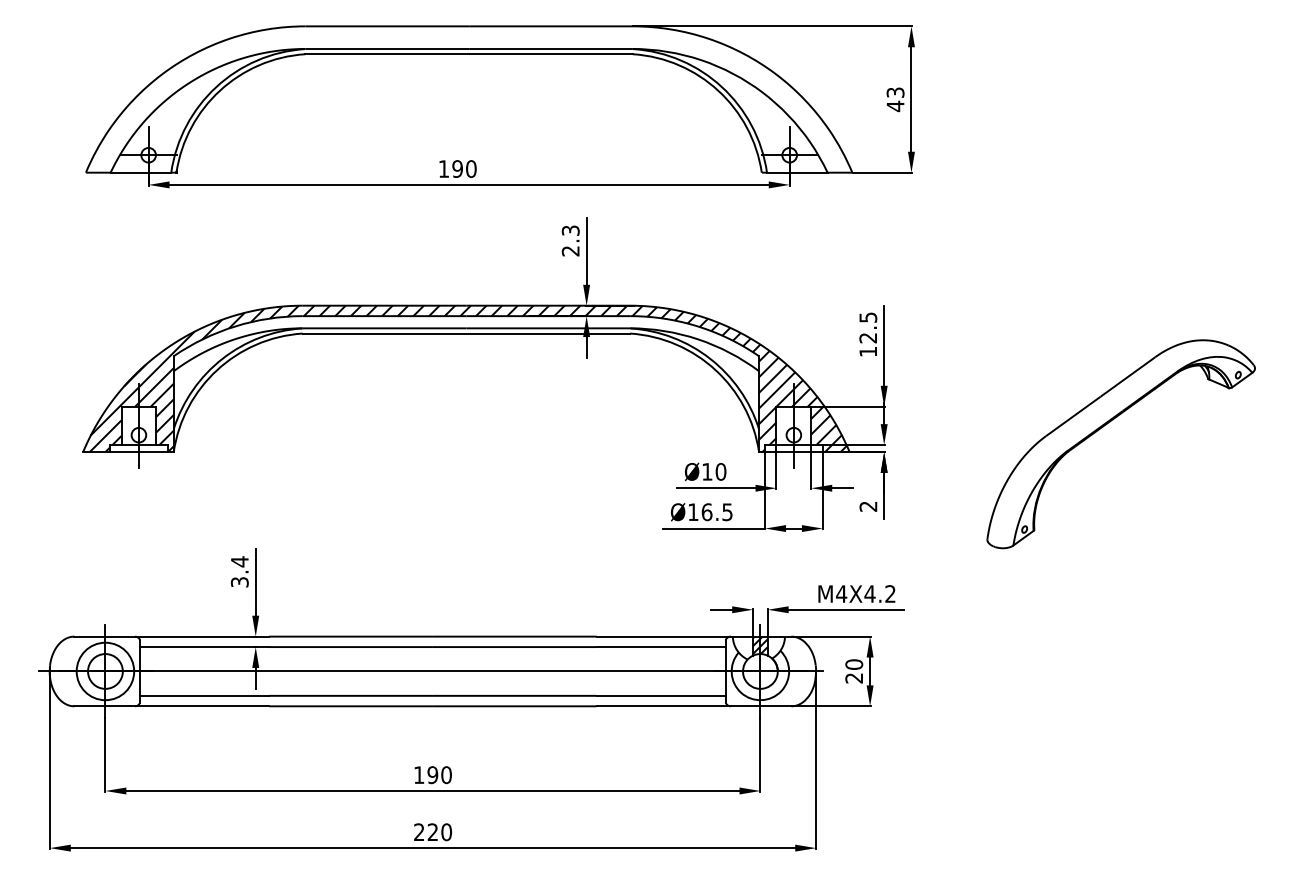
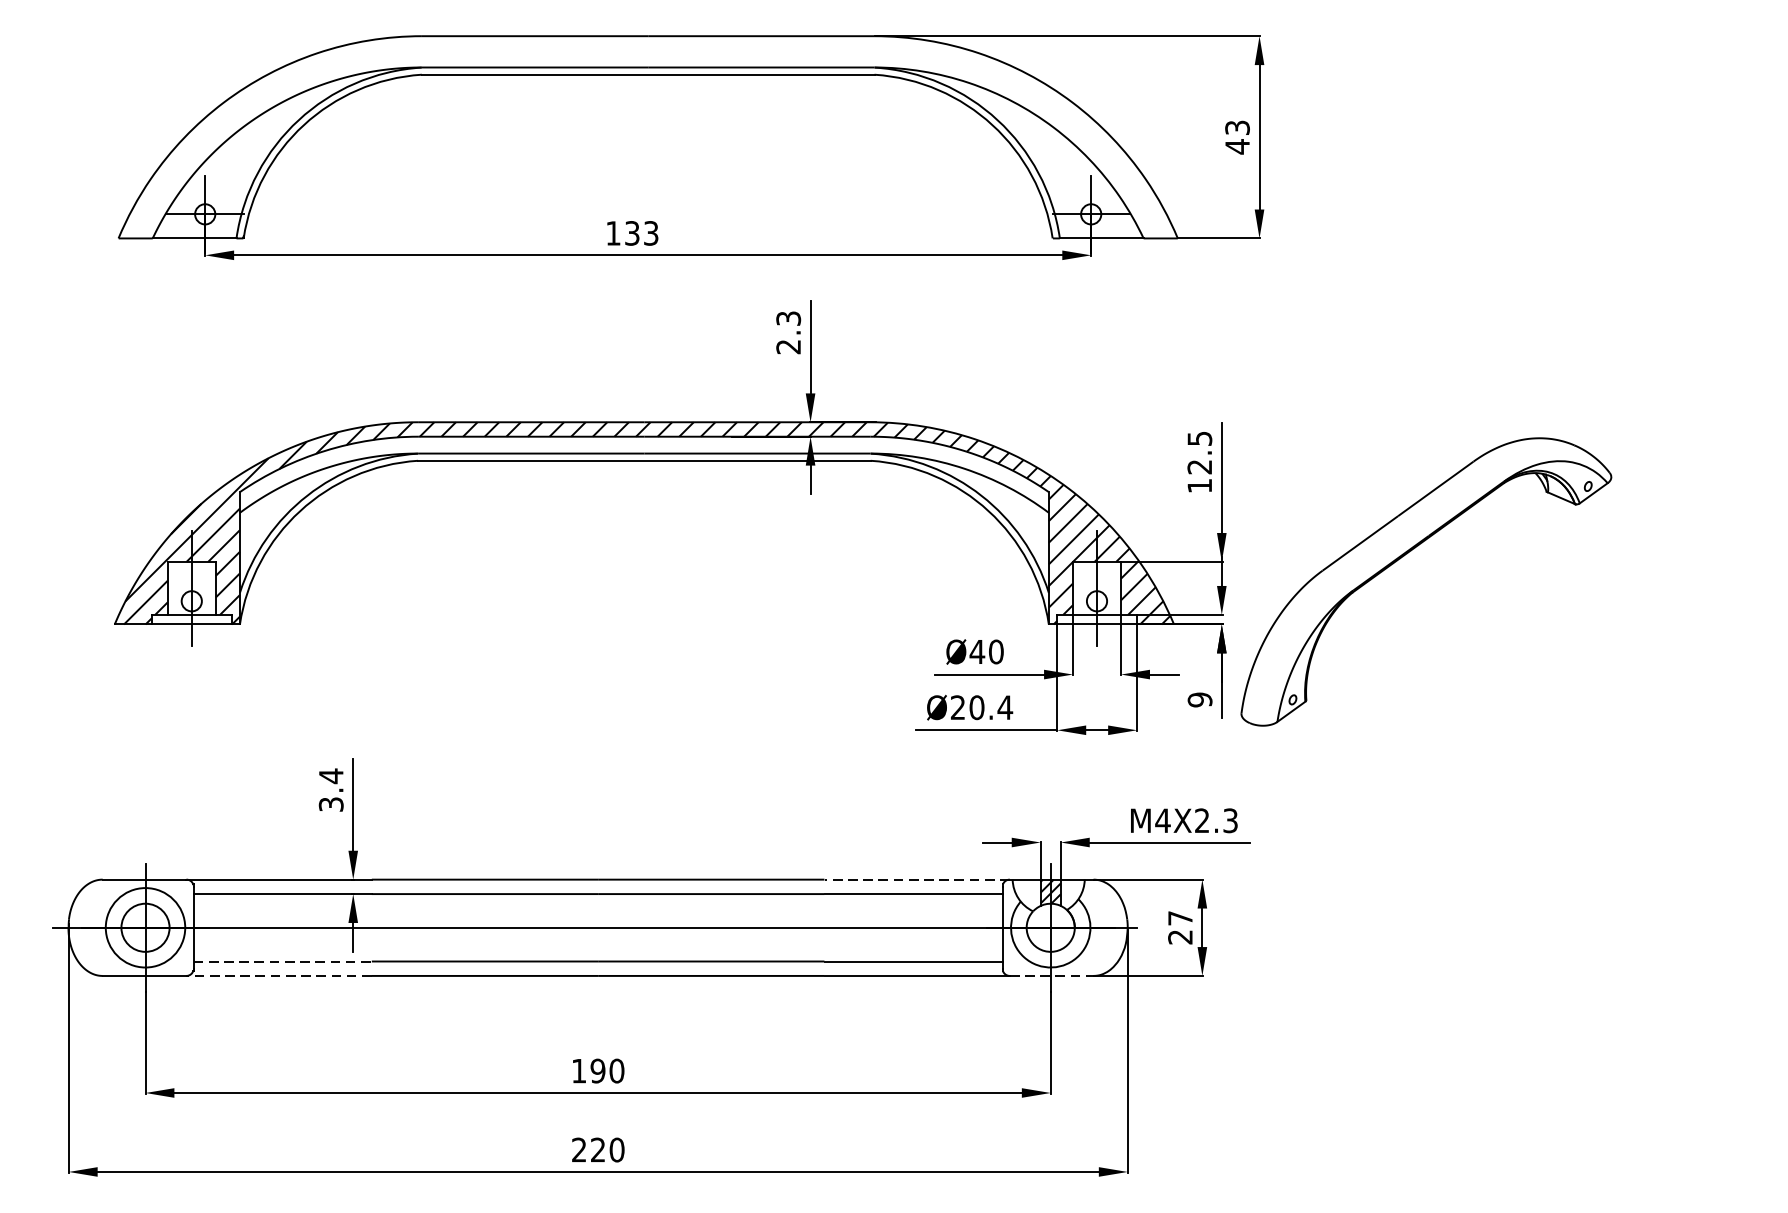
text: (464, 168) -> (641, 232), 190 -> 133
part: (1106, 425) -> (1406, 556), moved
text: (706, 471) -> (976, 651), Ø10 -> Ø40
text: (868, 506) -> (1200, 699), 2 -> 9
text: (710, 512) -> (981, 708), Ø16.5 -> Ø20.4
text: (879, 593) -> (1215, 820), M4X4.2 -> M4X2.3
line: (663, 636) -> (916, 879), solid -> dashed
text: (854, 664) -> (1180, 918), 20 -> 27
line: (205, 695) -> (283, 961), solid -> dashed
line: (201, 706) -> (278, 976), solid -> dashed
line: (761, 706) -> (1052, 976), solid -> dashed

